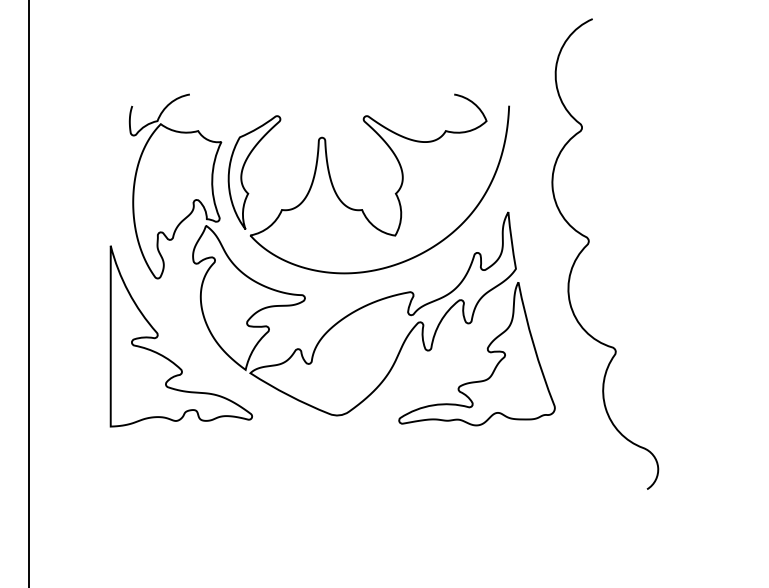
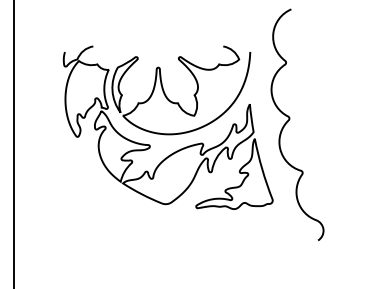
part: (159, 336) -> (78, 165), removed

